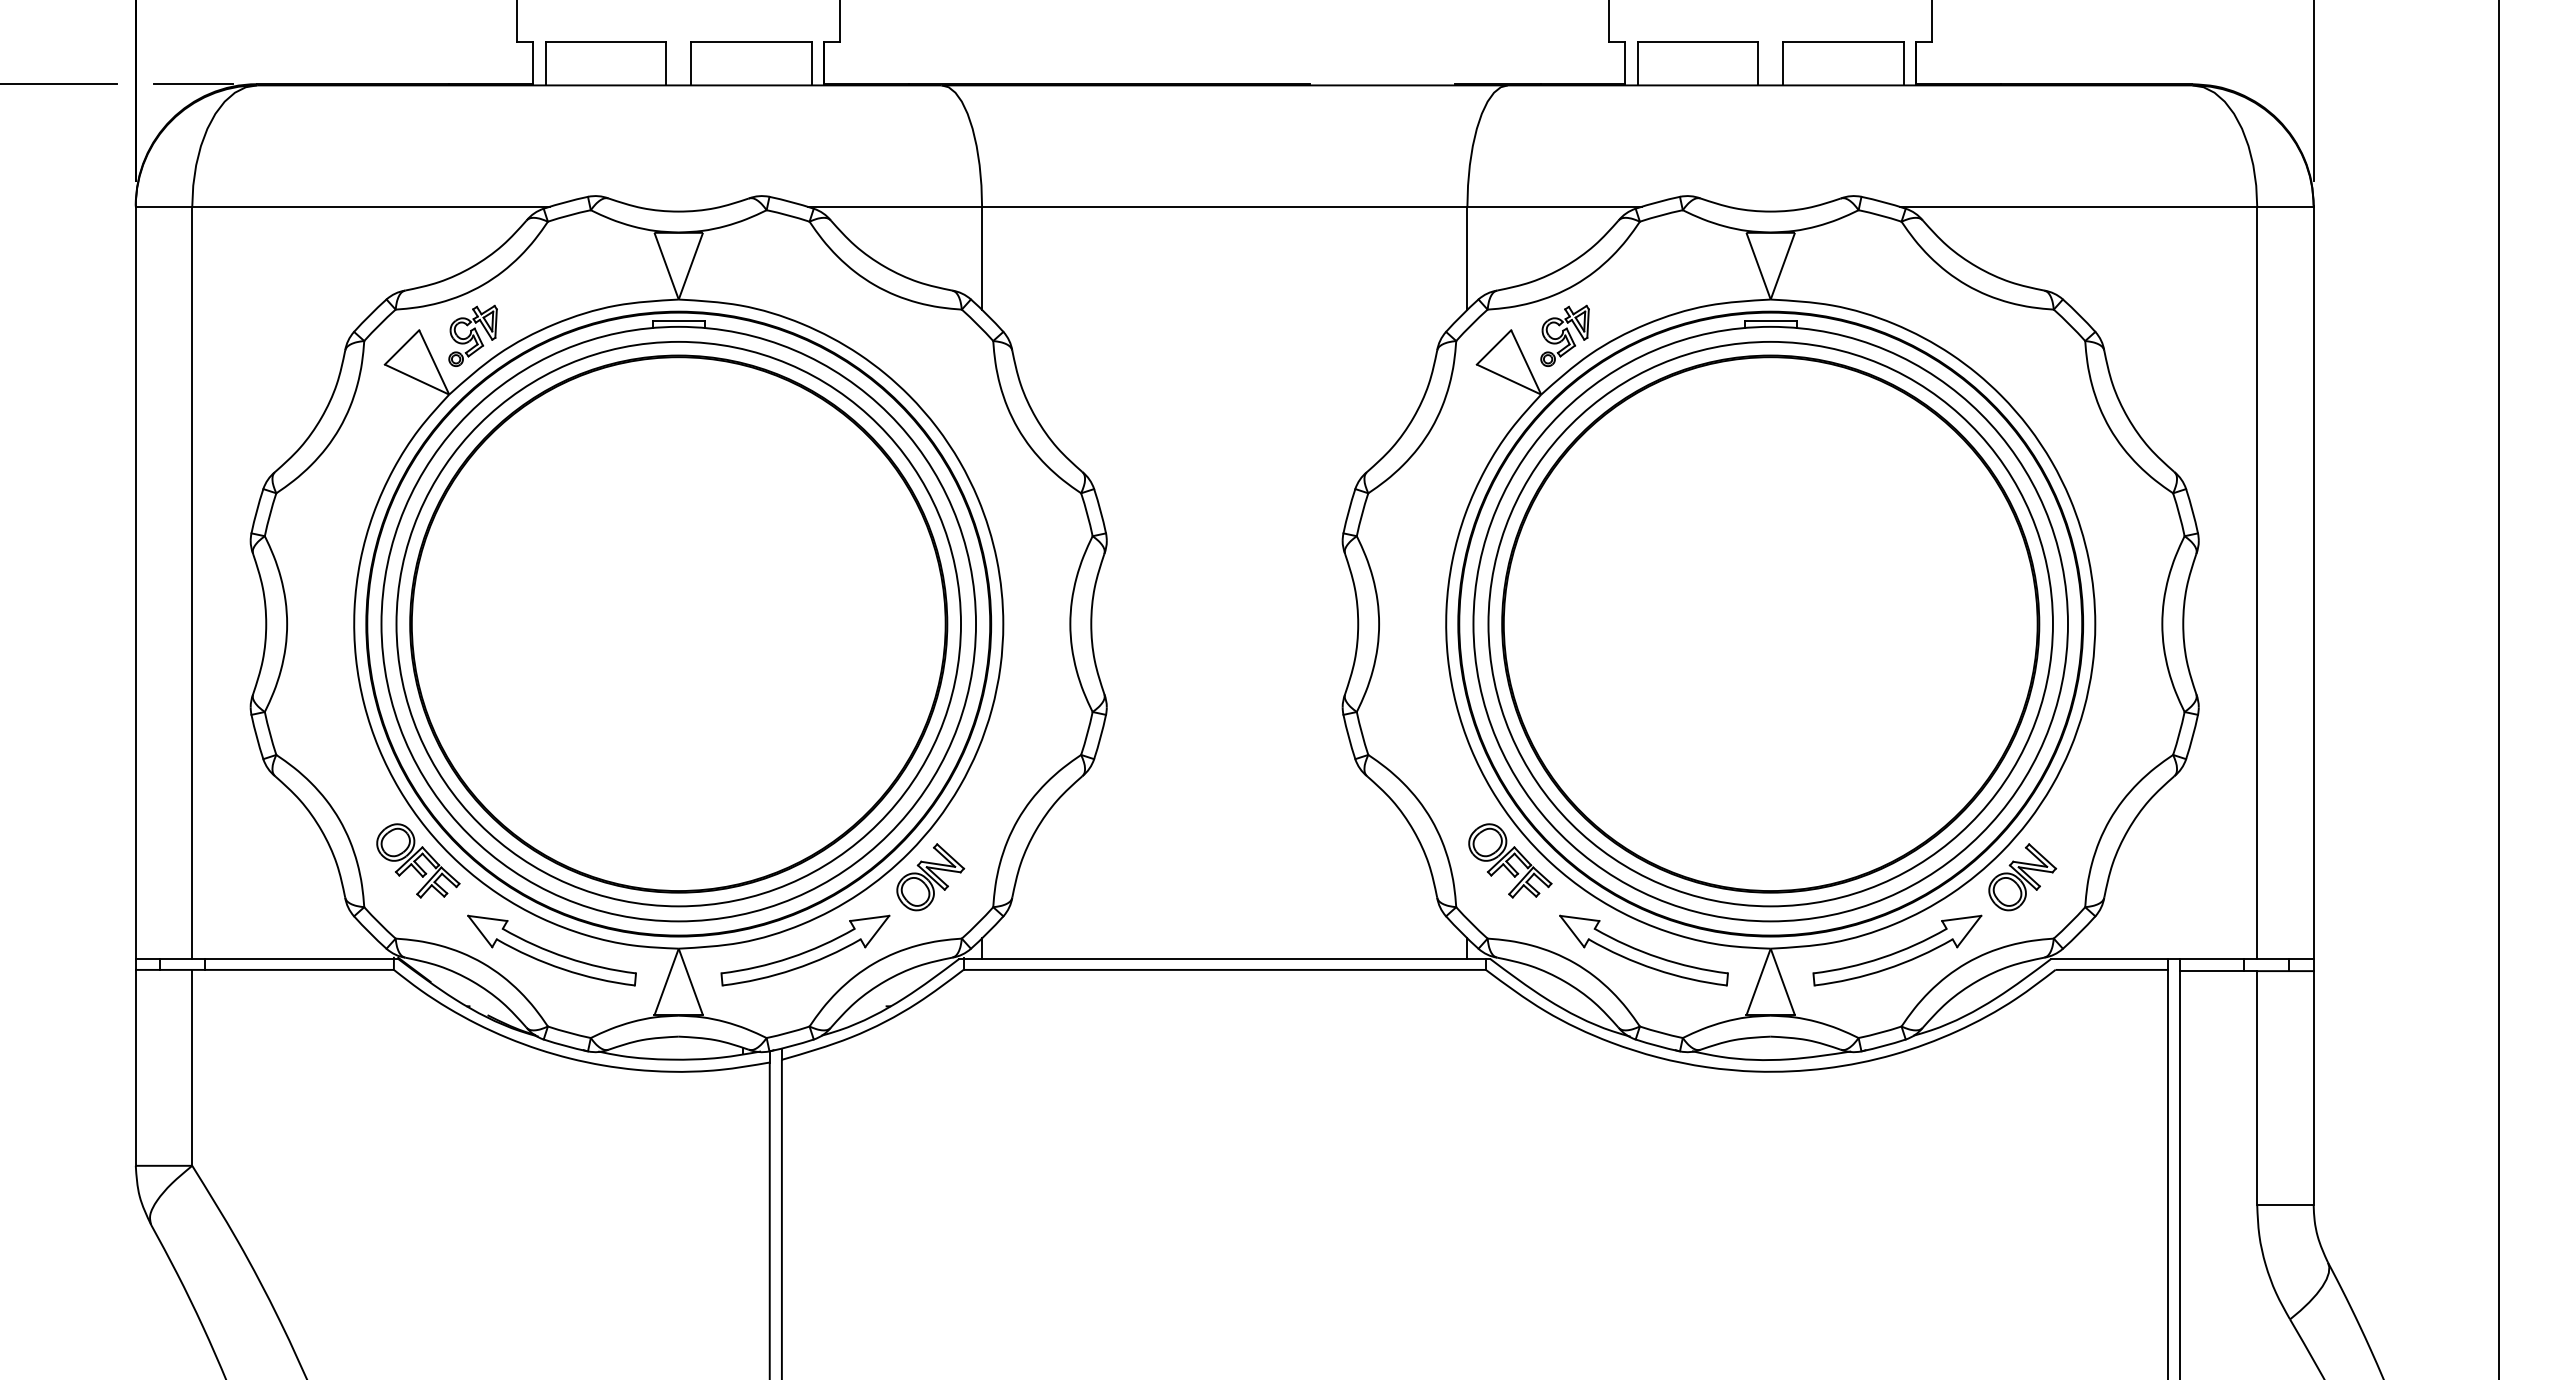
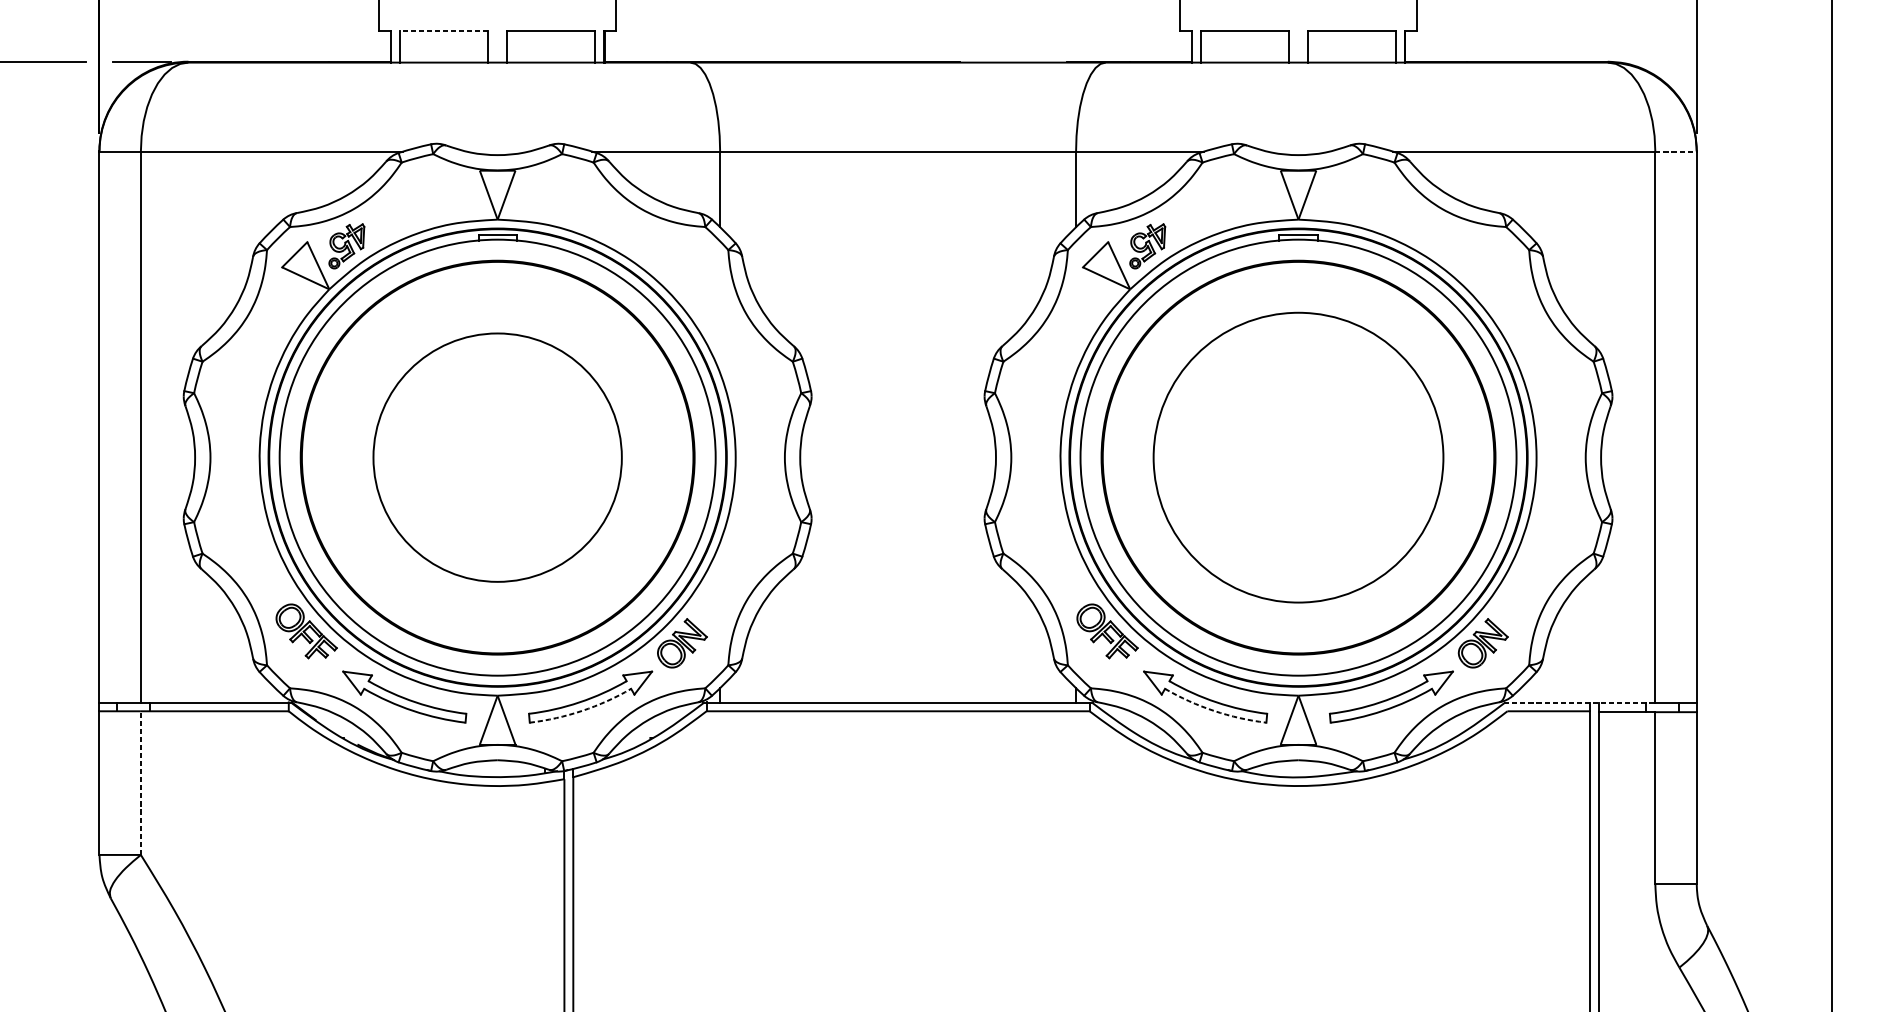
line: (605, 42) -> (443, 31), solid -> dashed
line: (2285, 206) -> (1676, 151), solid -> dashed
circle: (678, 623) -> (497, 457), size x0.6
circle: (1770, 623) -> (1298, 457), size x0.7
line: (2154, 958) -> (1579, 702), solid -> dashed
arc: (793, 969) -> (581, 710), solid -> dashed
arc: (1655, 969) -> (1214, 710), solid -> dashed
line: (192, 1067) -> (141, 782), solid -> dashed

